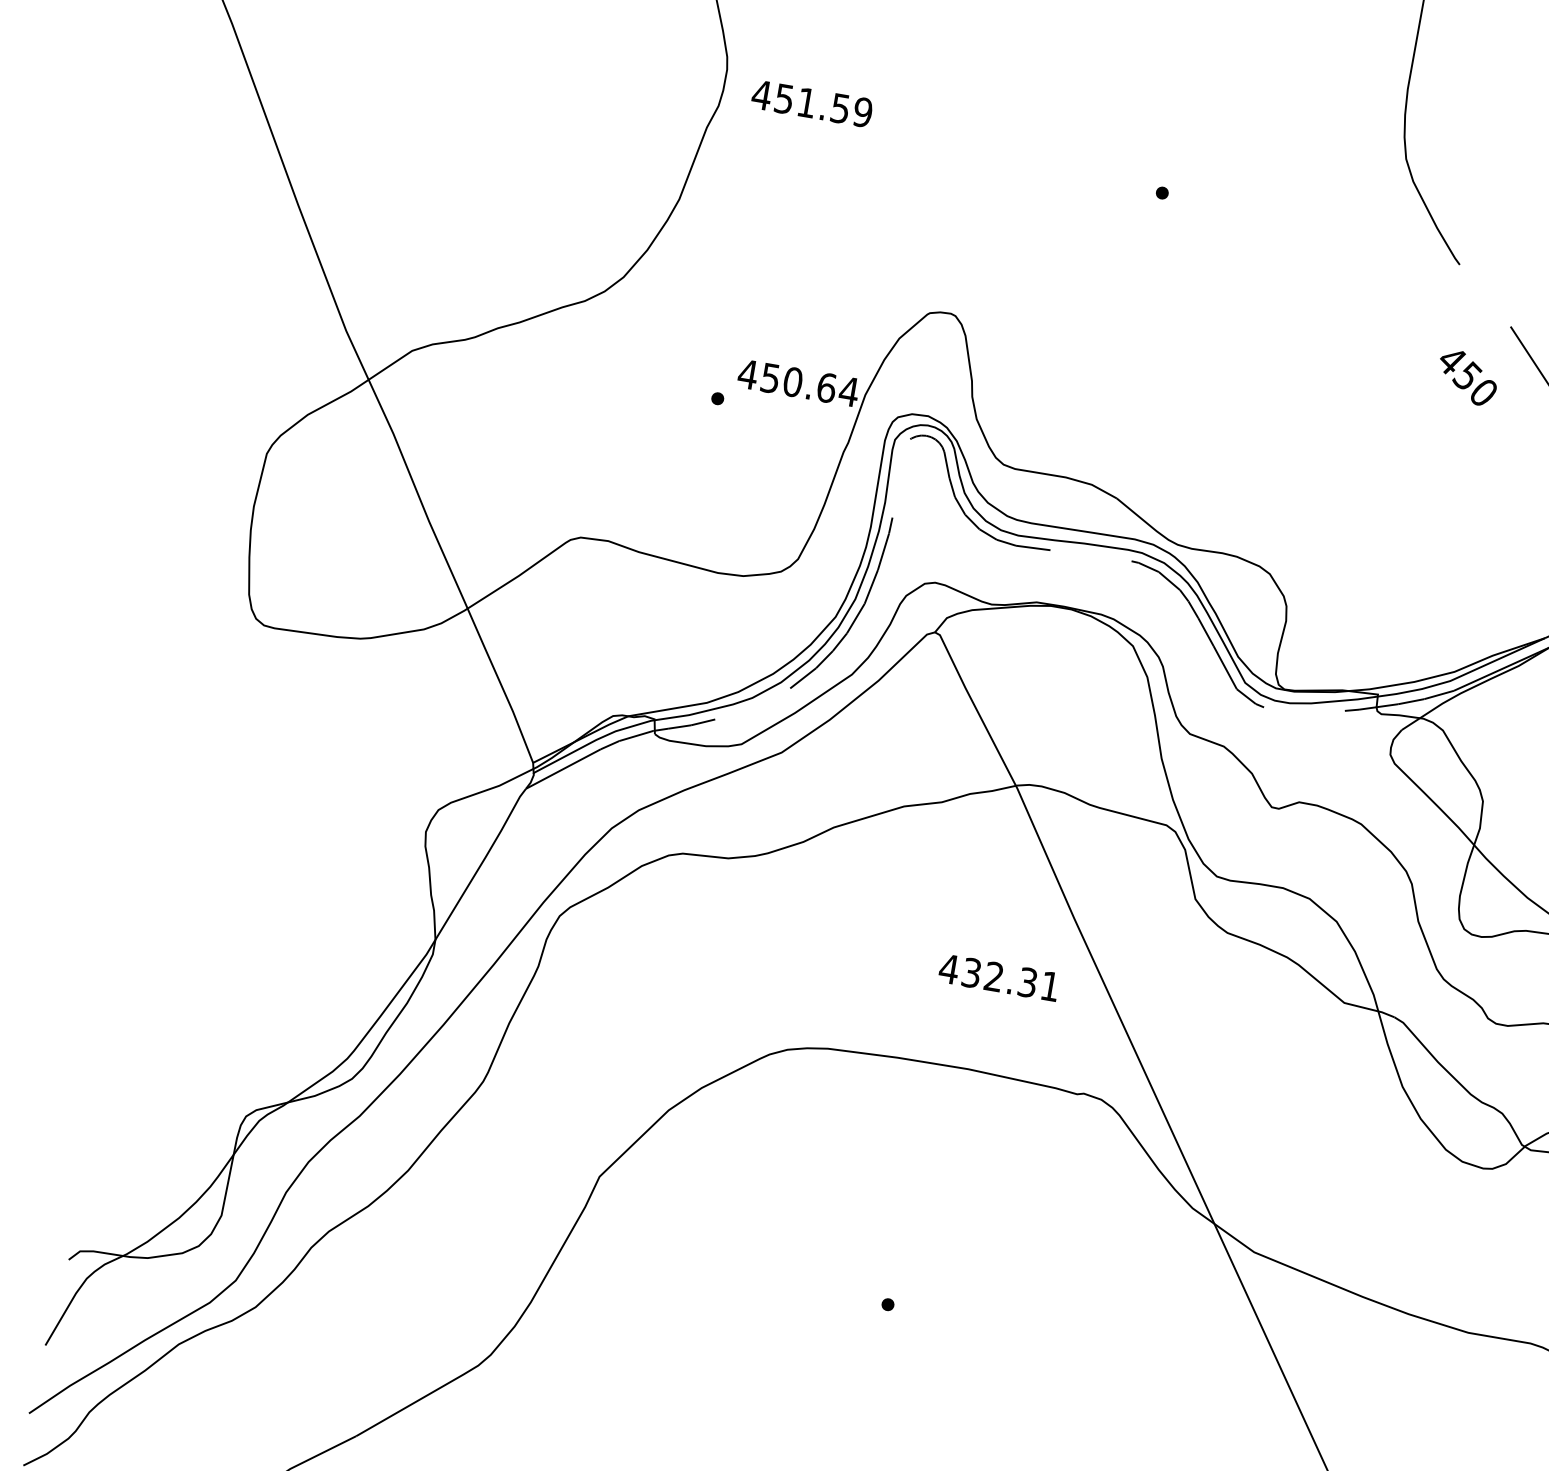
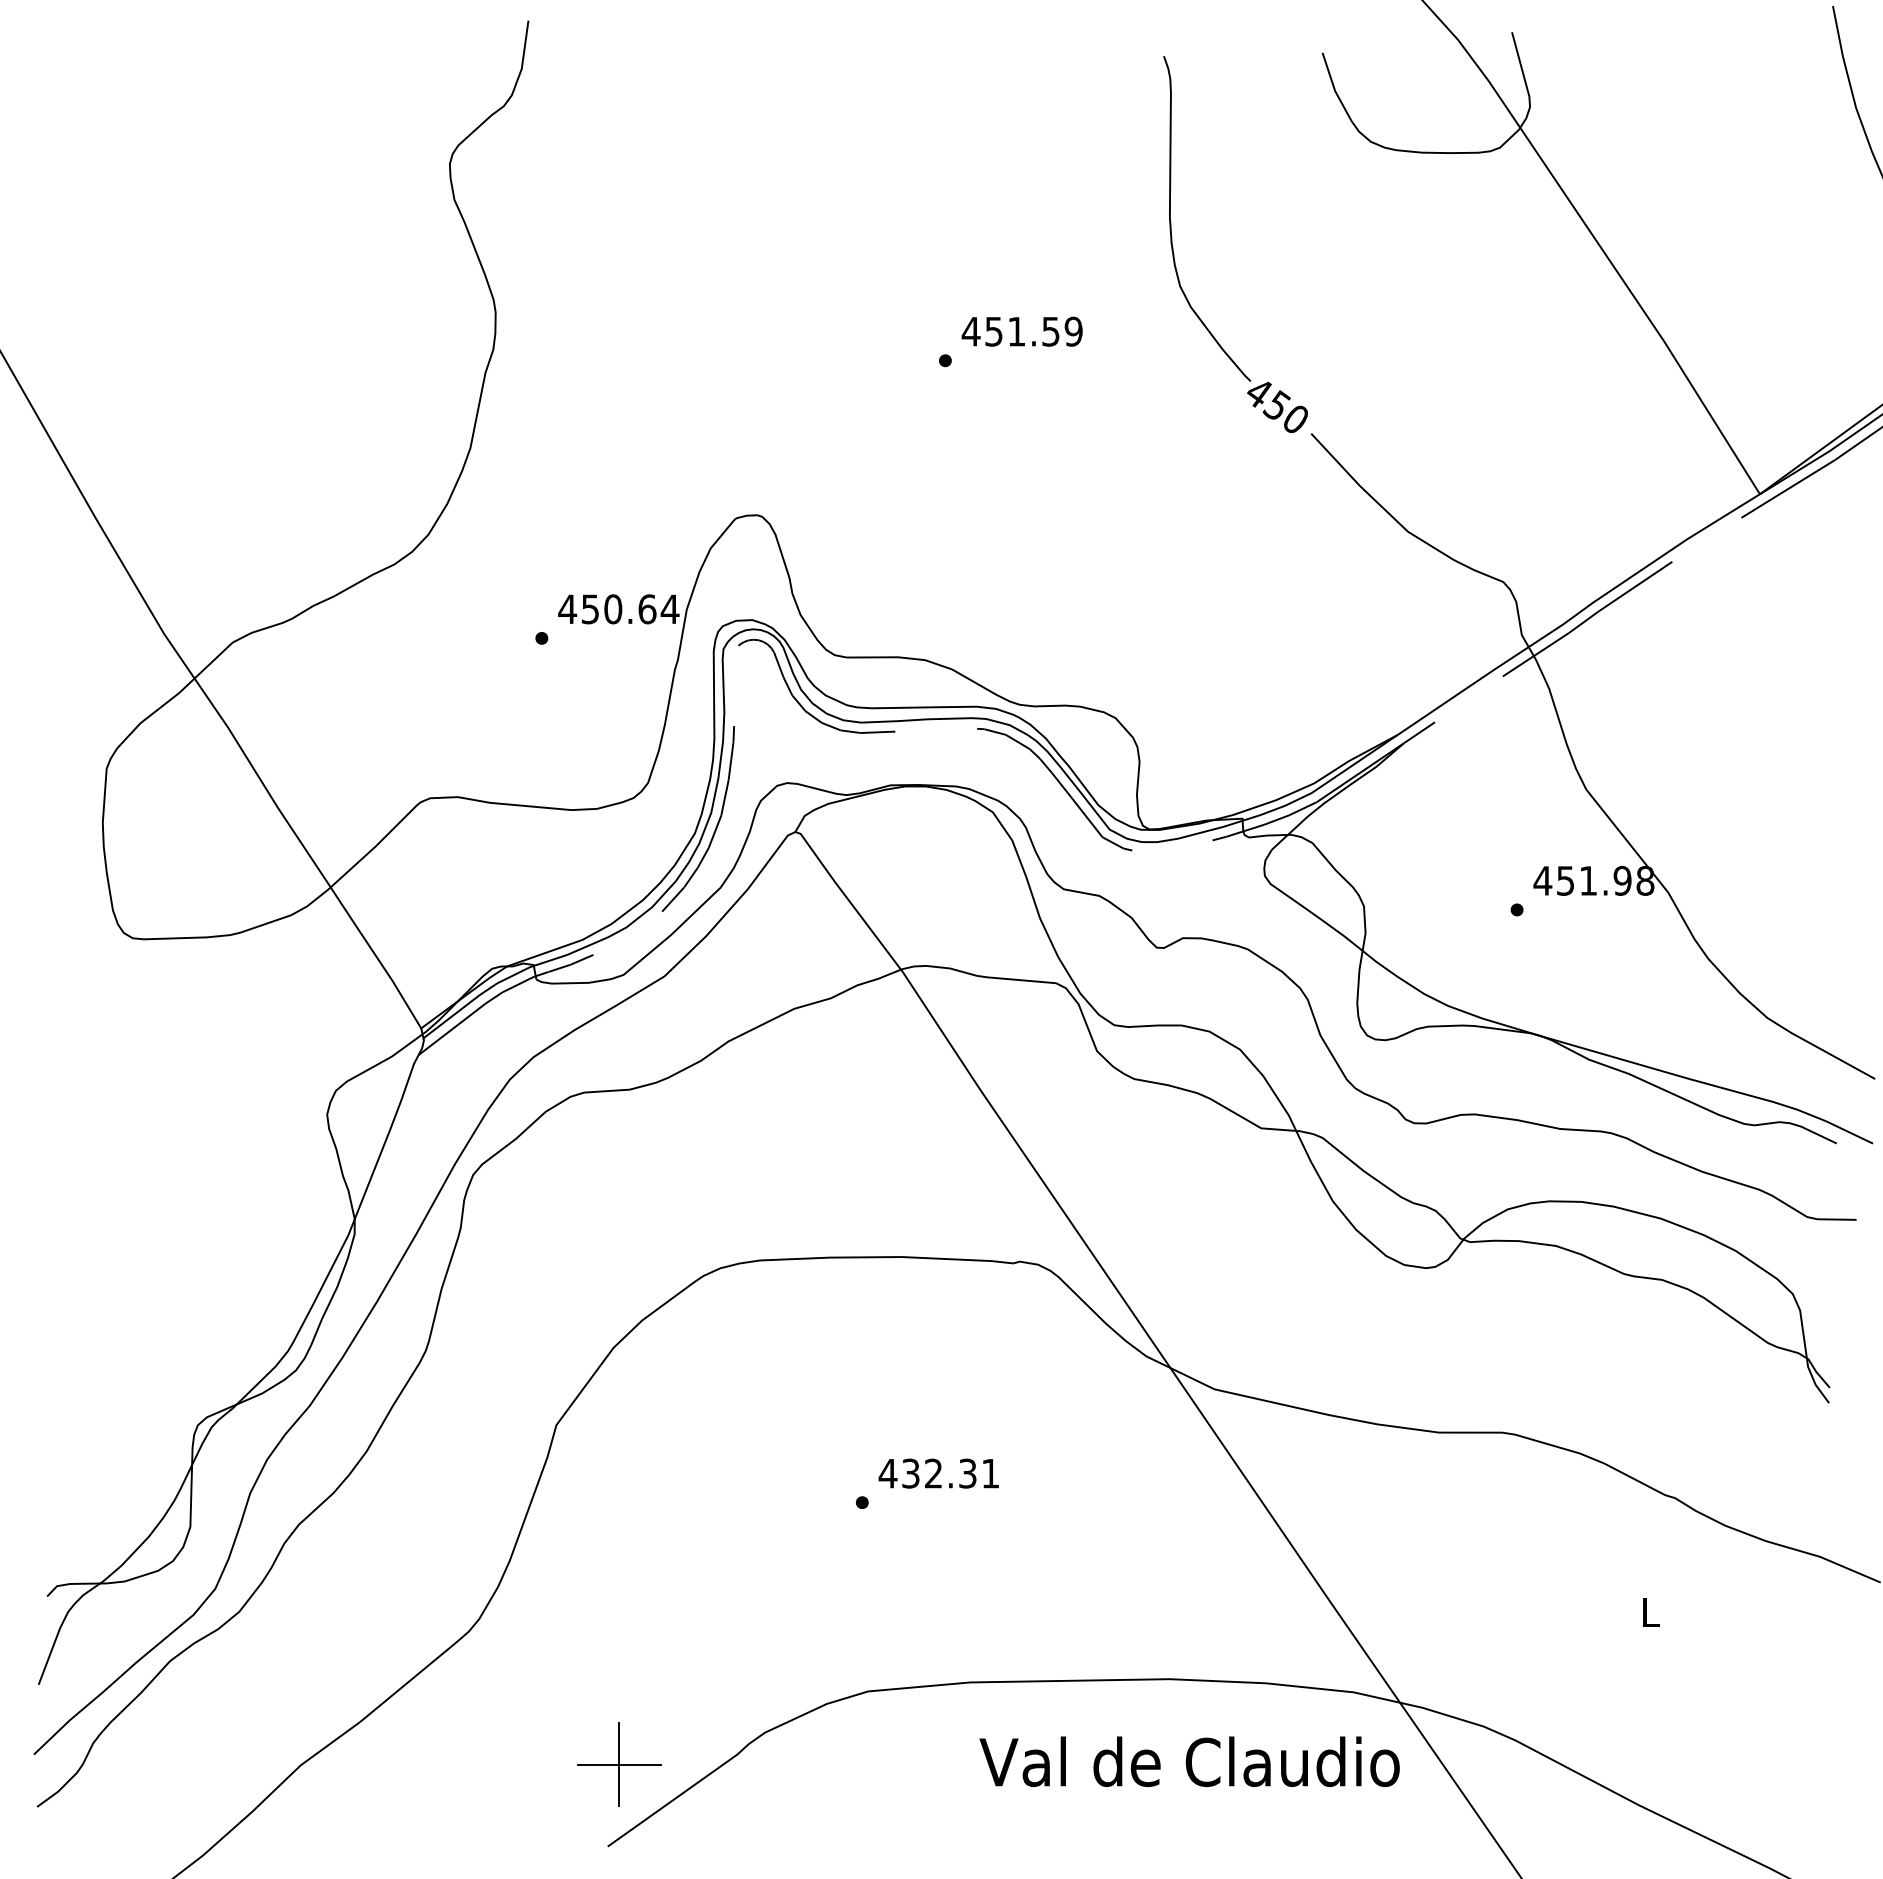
text: (811, 103) -> (1021, 331), moved
text: (1467, 377) -> (1277, 407), moved
text: (998, 977) -> (938, 1473), moved

